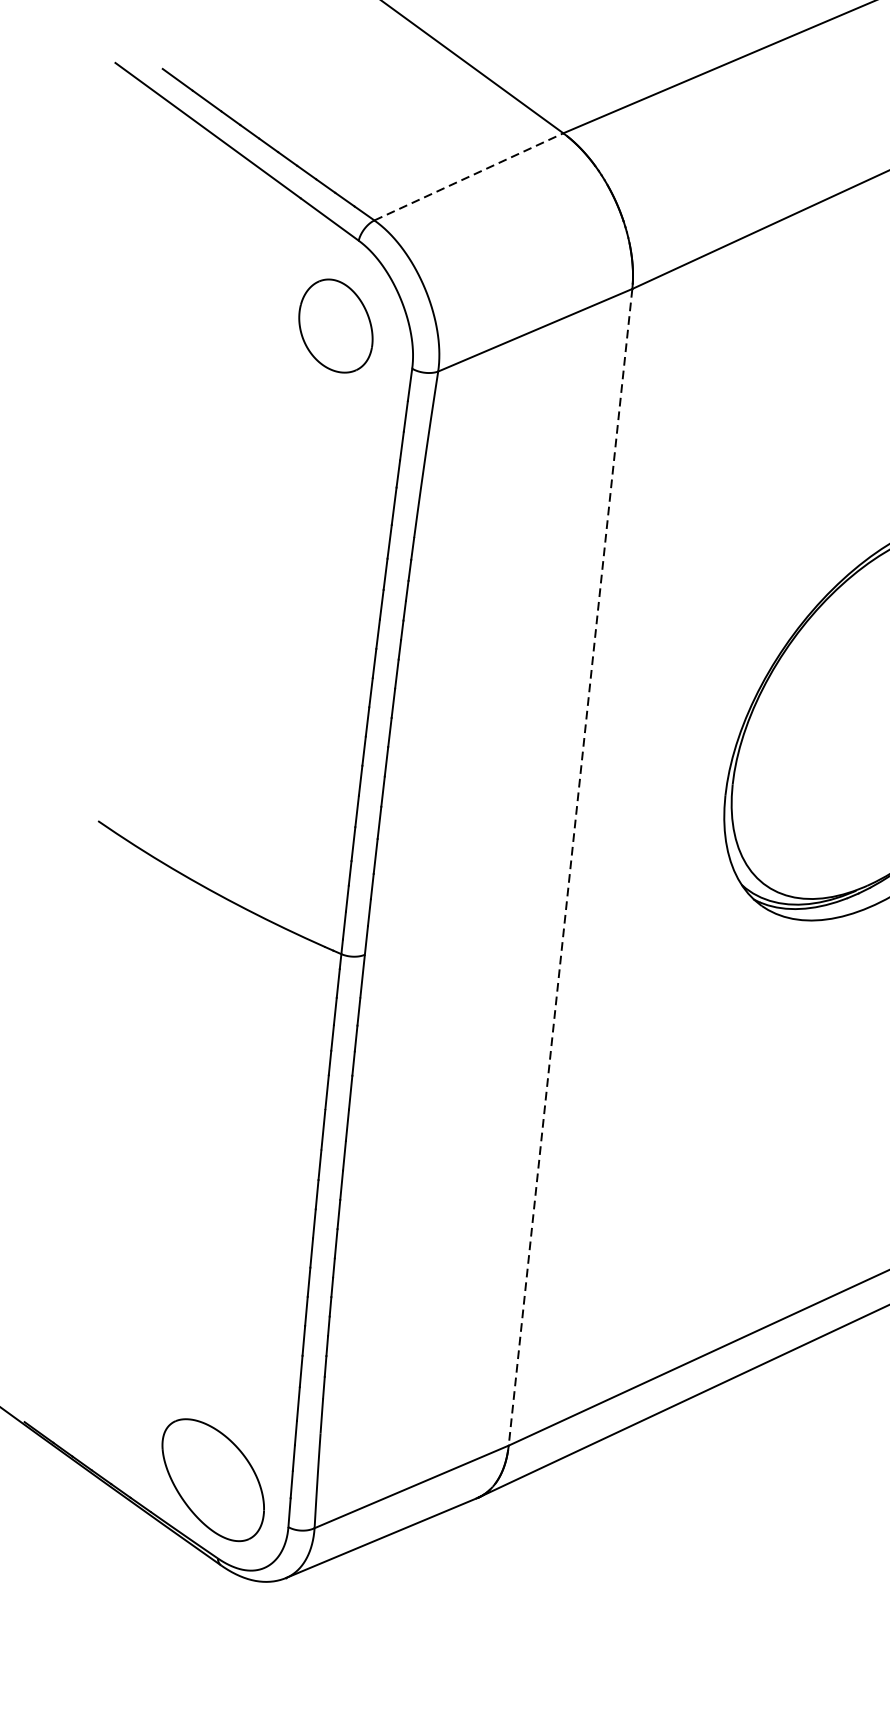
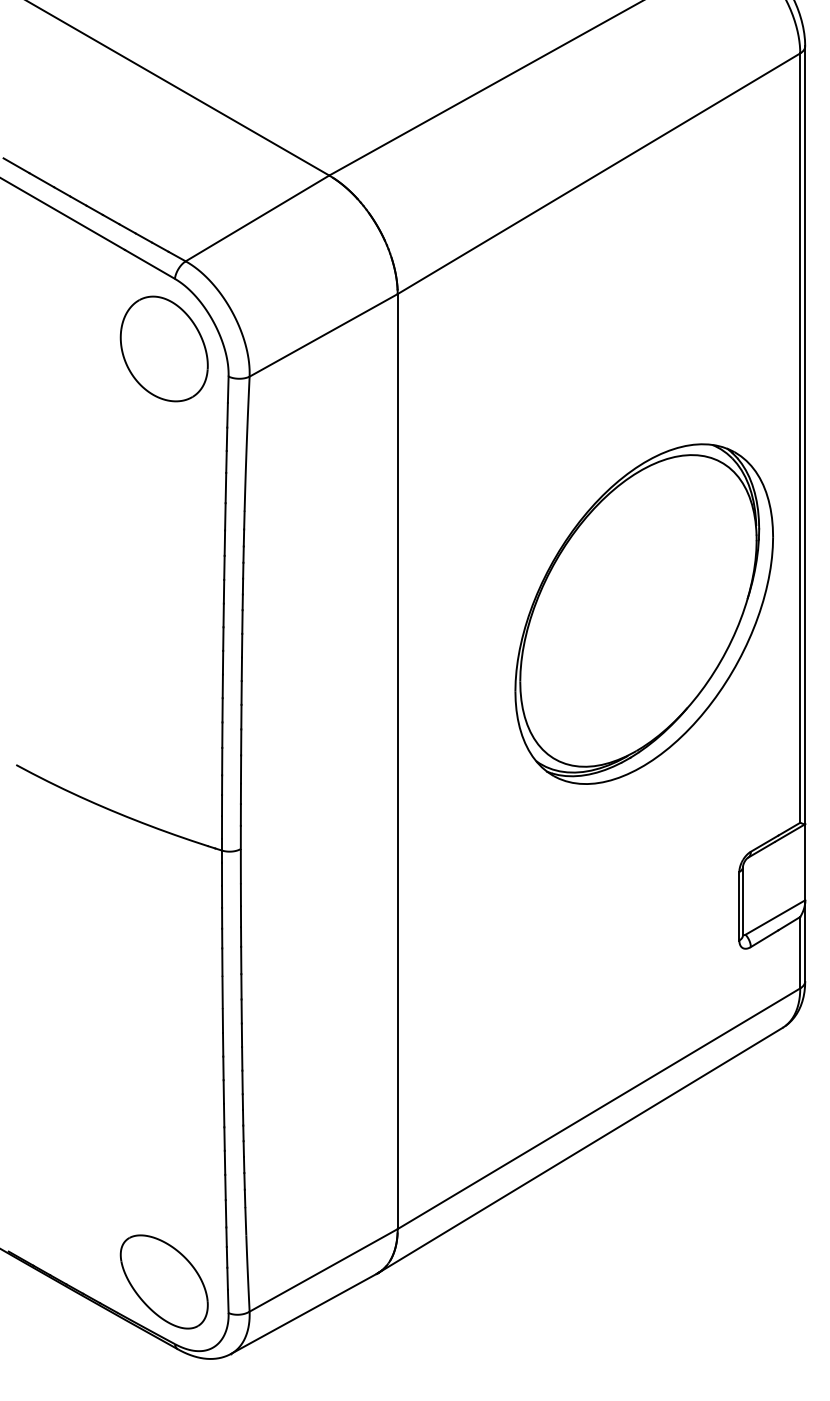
line: (468, 176) -> (257, 218), dashed -> solid
part: (335, 325) -> (163, 348), size x1.43
line: (570, 868) -> (397, 762), dashed -> solid

